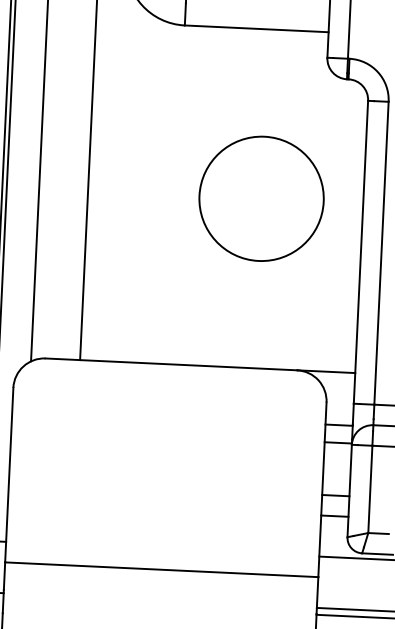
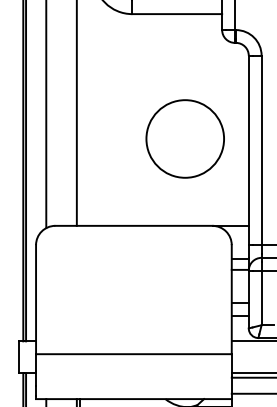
circle: (260, 198) -> (184, 138), moved

